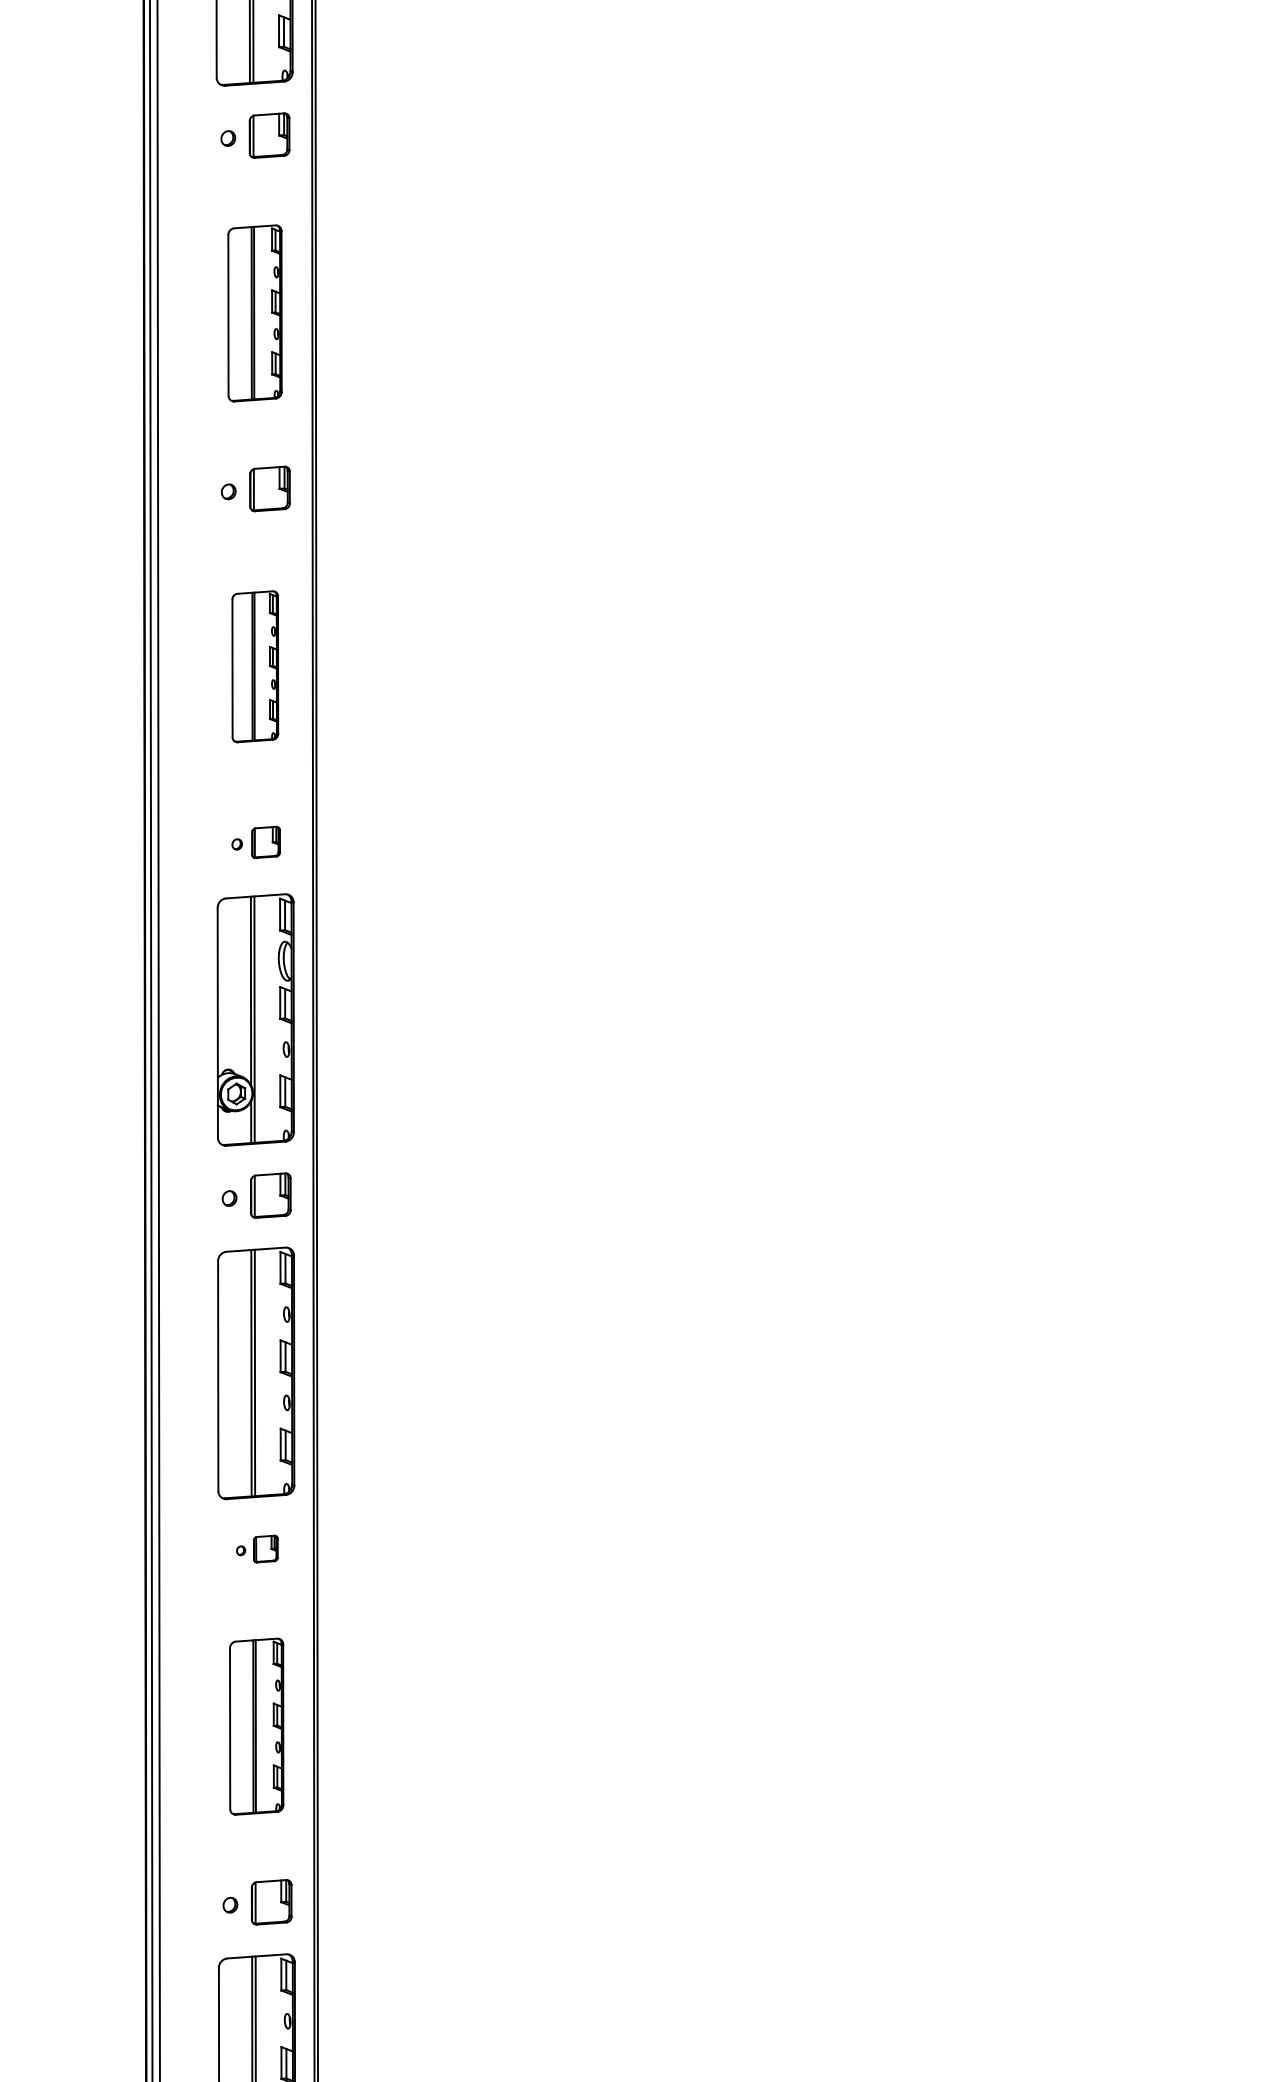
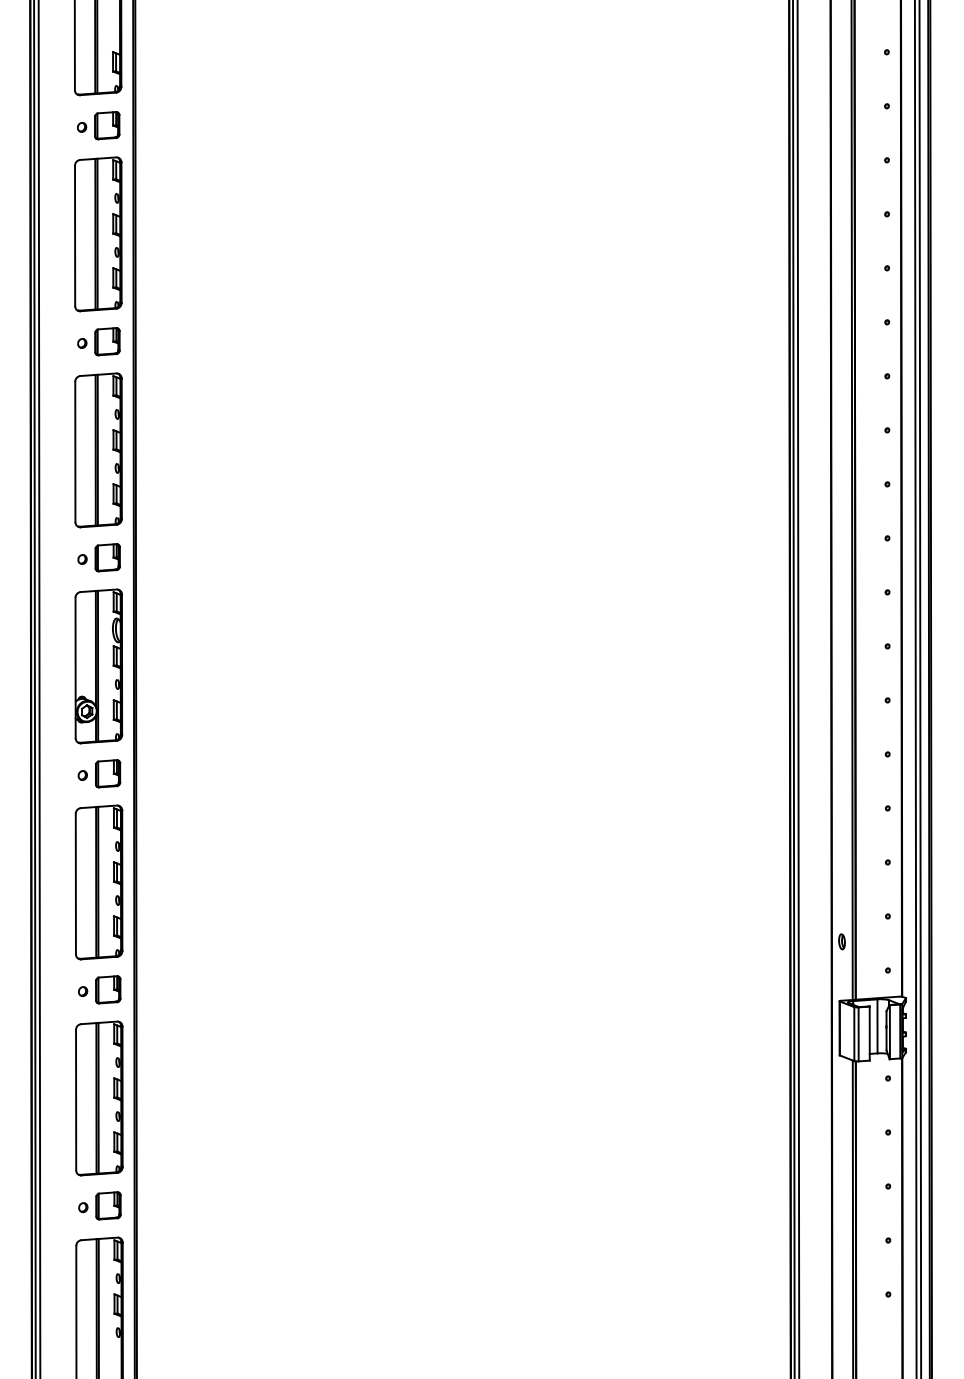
part: (255, 313) -> (98, 234), size x1.43
part: (255, 666) -> (98, 450), size x1.67
part: (255, 841) -> (98, 557), size x1.43
part: (256, 1548) -> (99, 989), size x1.67
part: (256, 1726) -> (99, 1098), size x1.43

